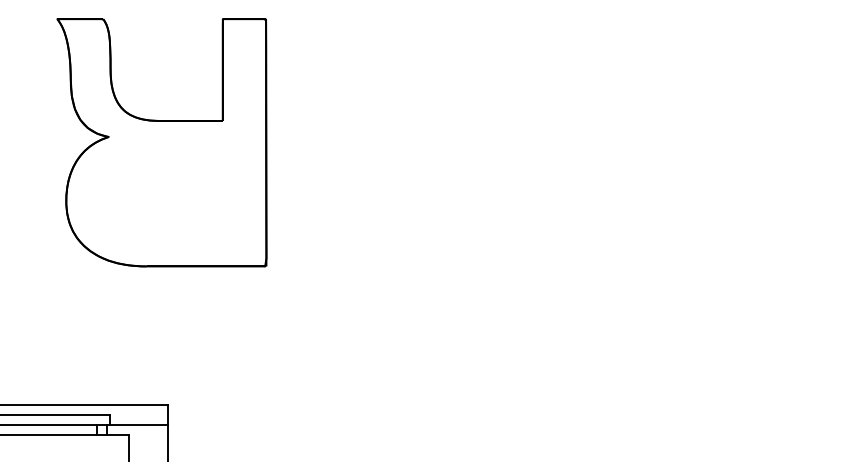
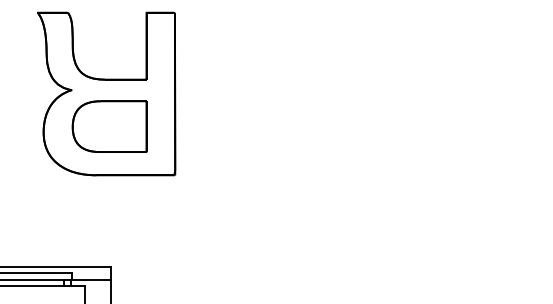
part: (166, 192) -> (109, 126), added

